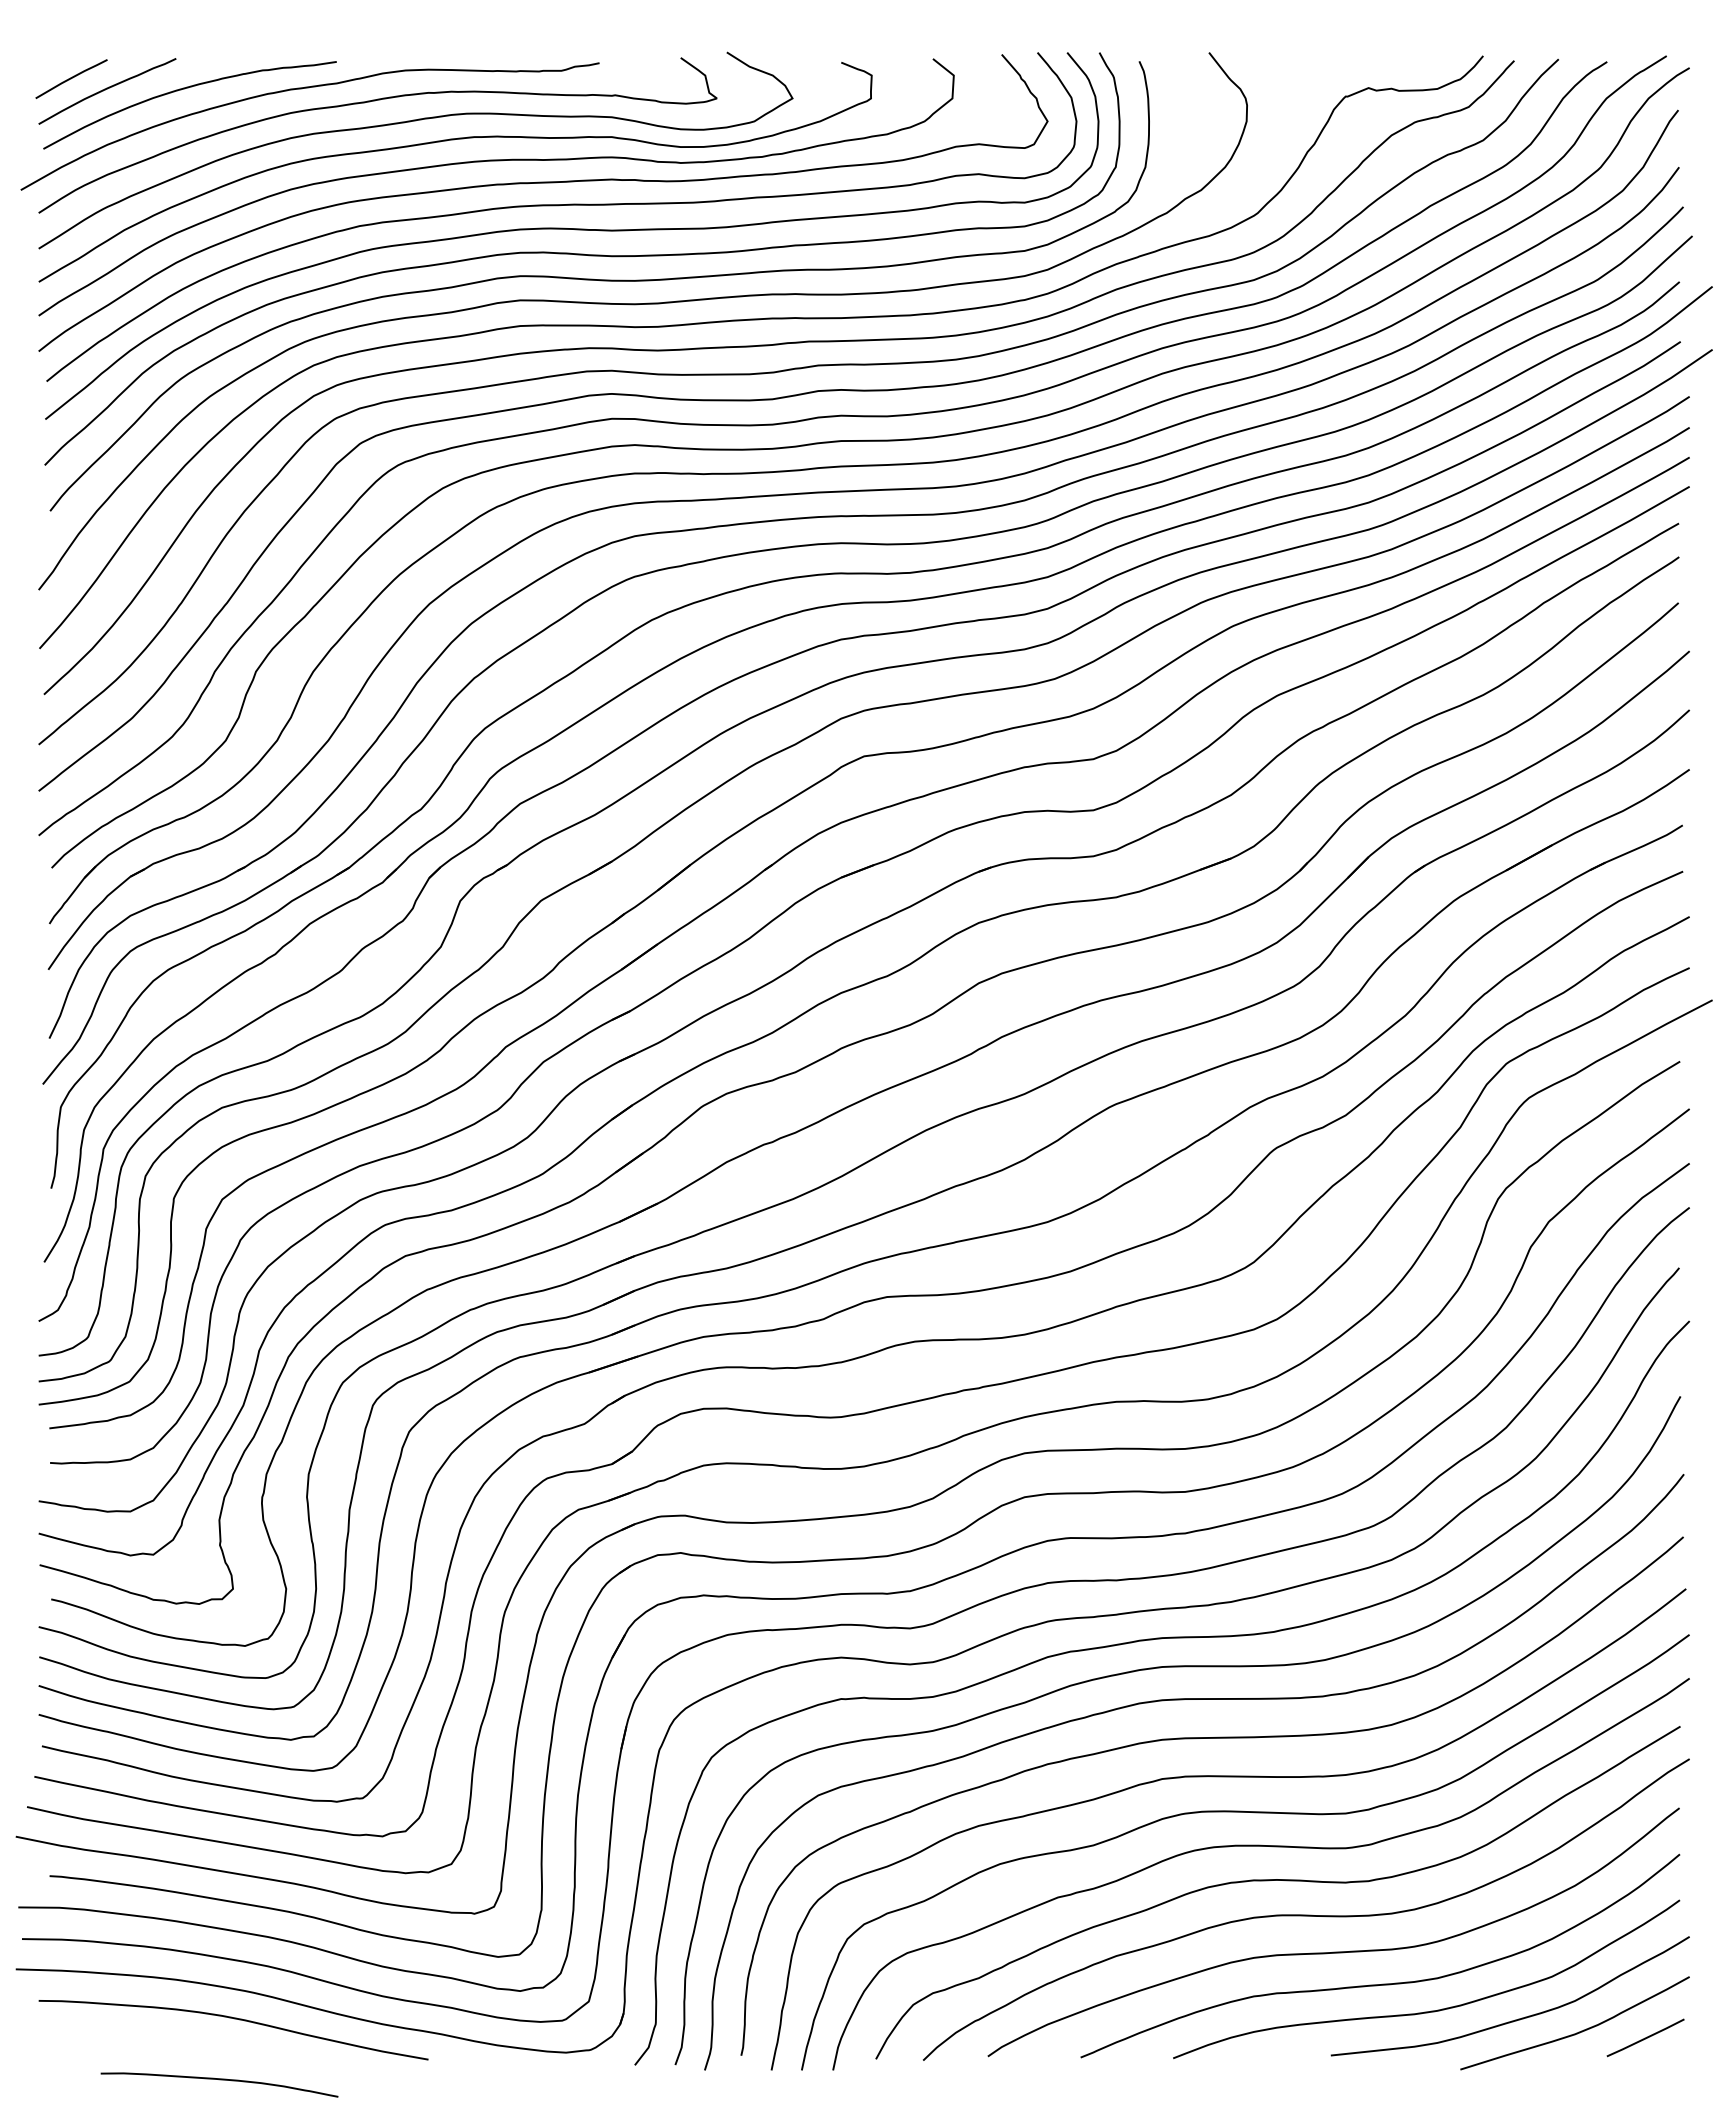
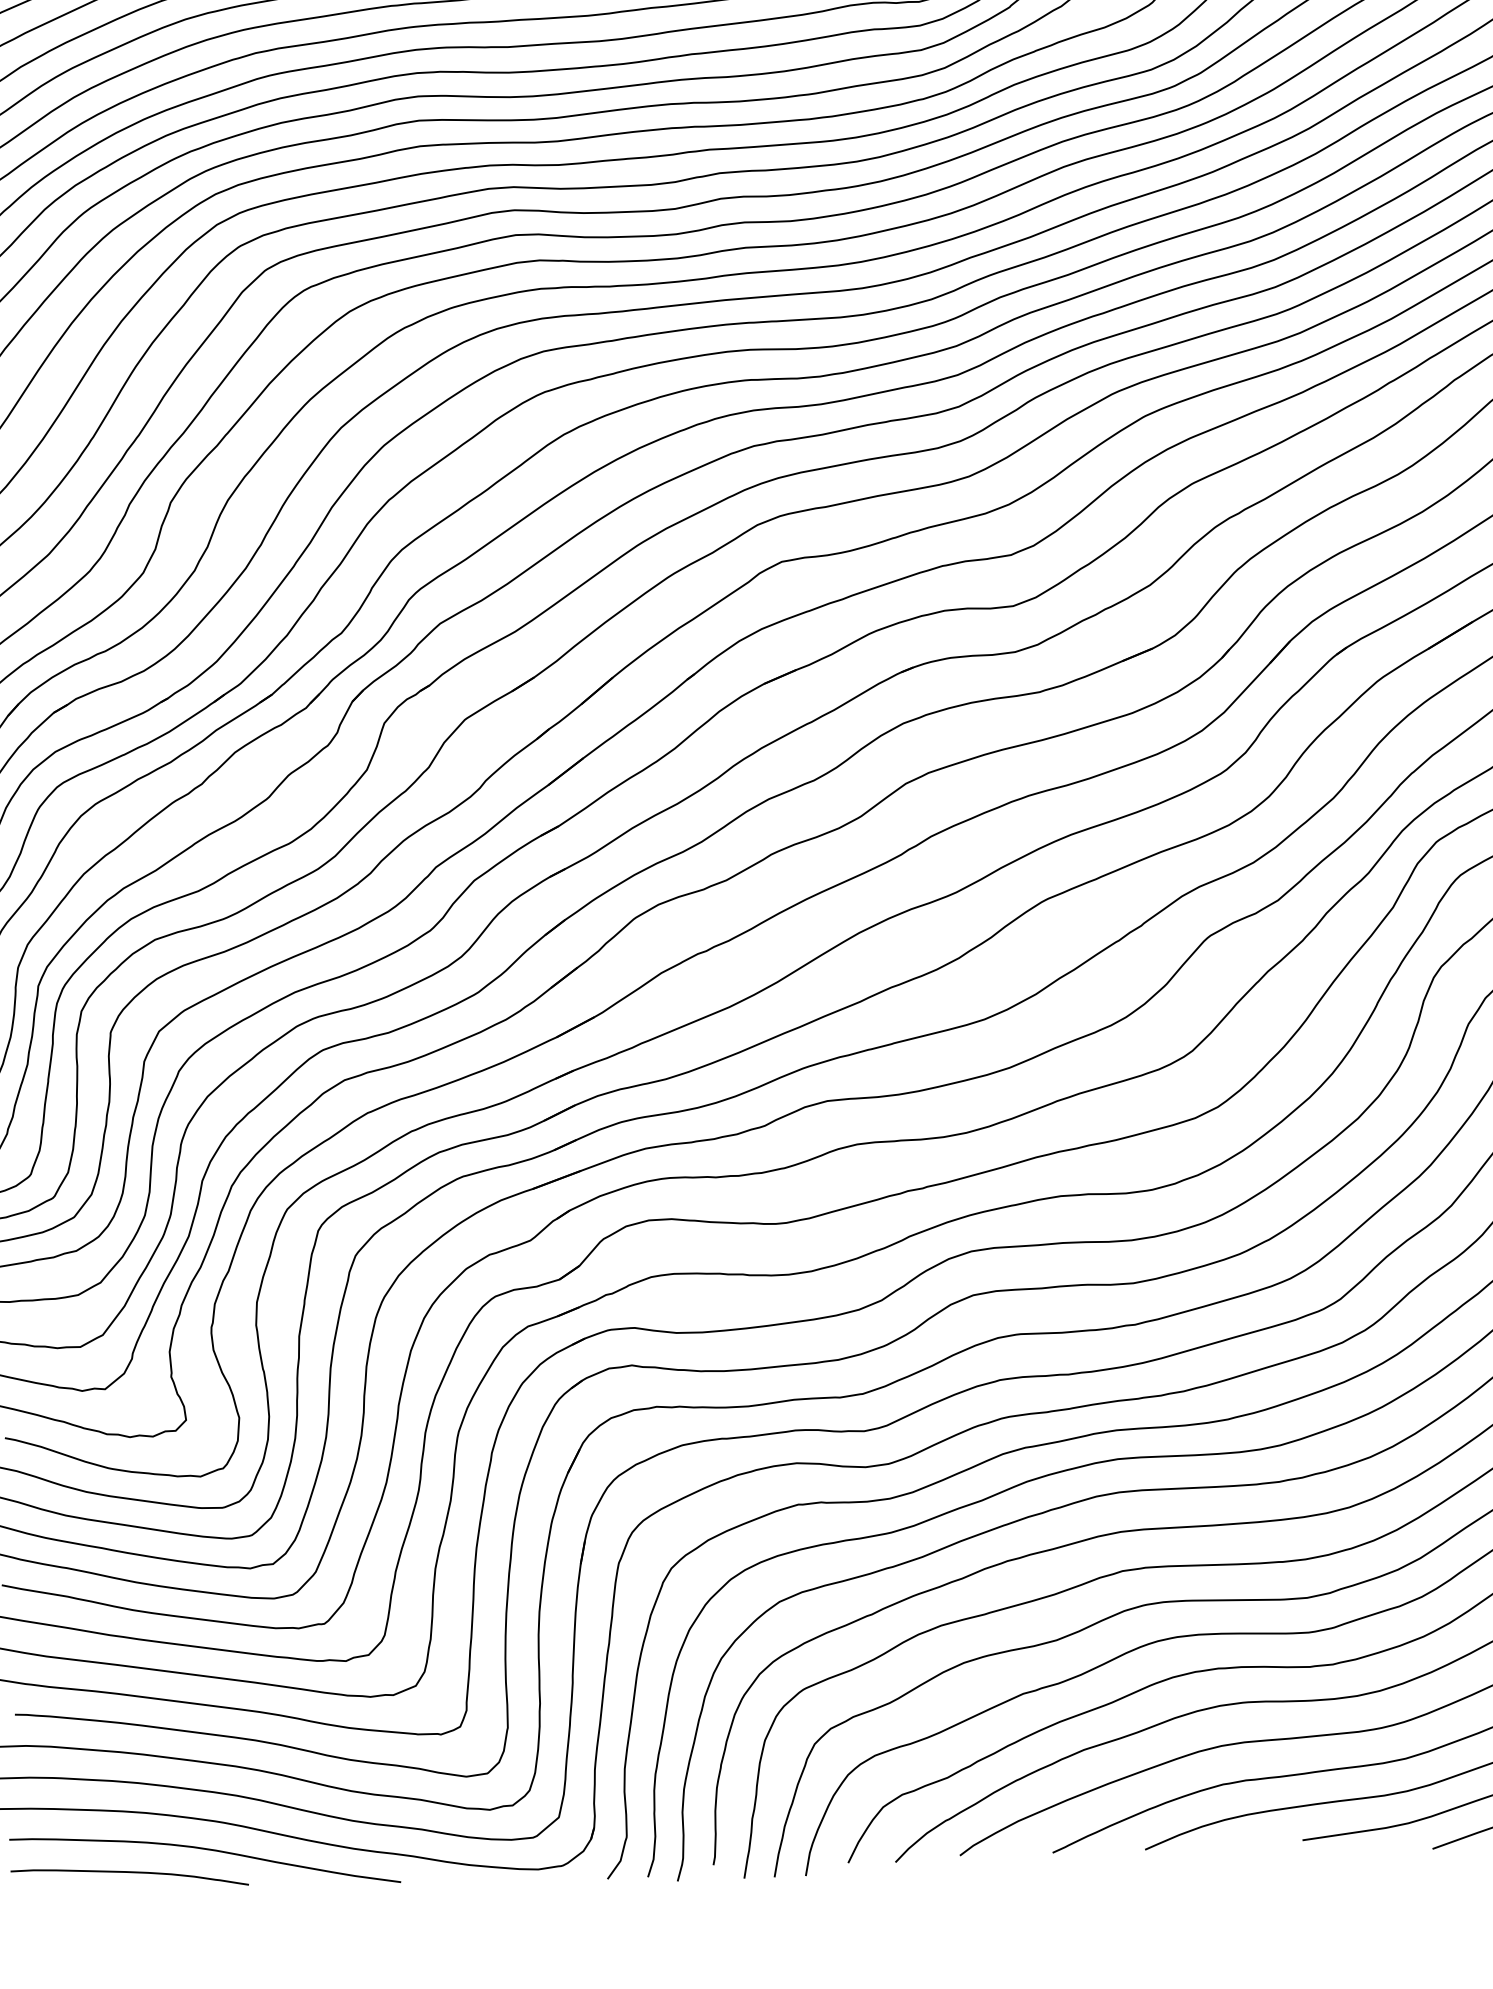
curve: (219, 2080) -> (129, 1873), moved

